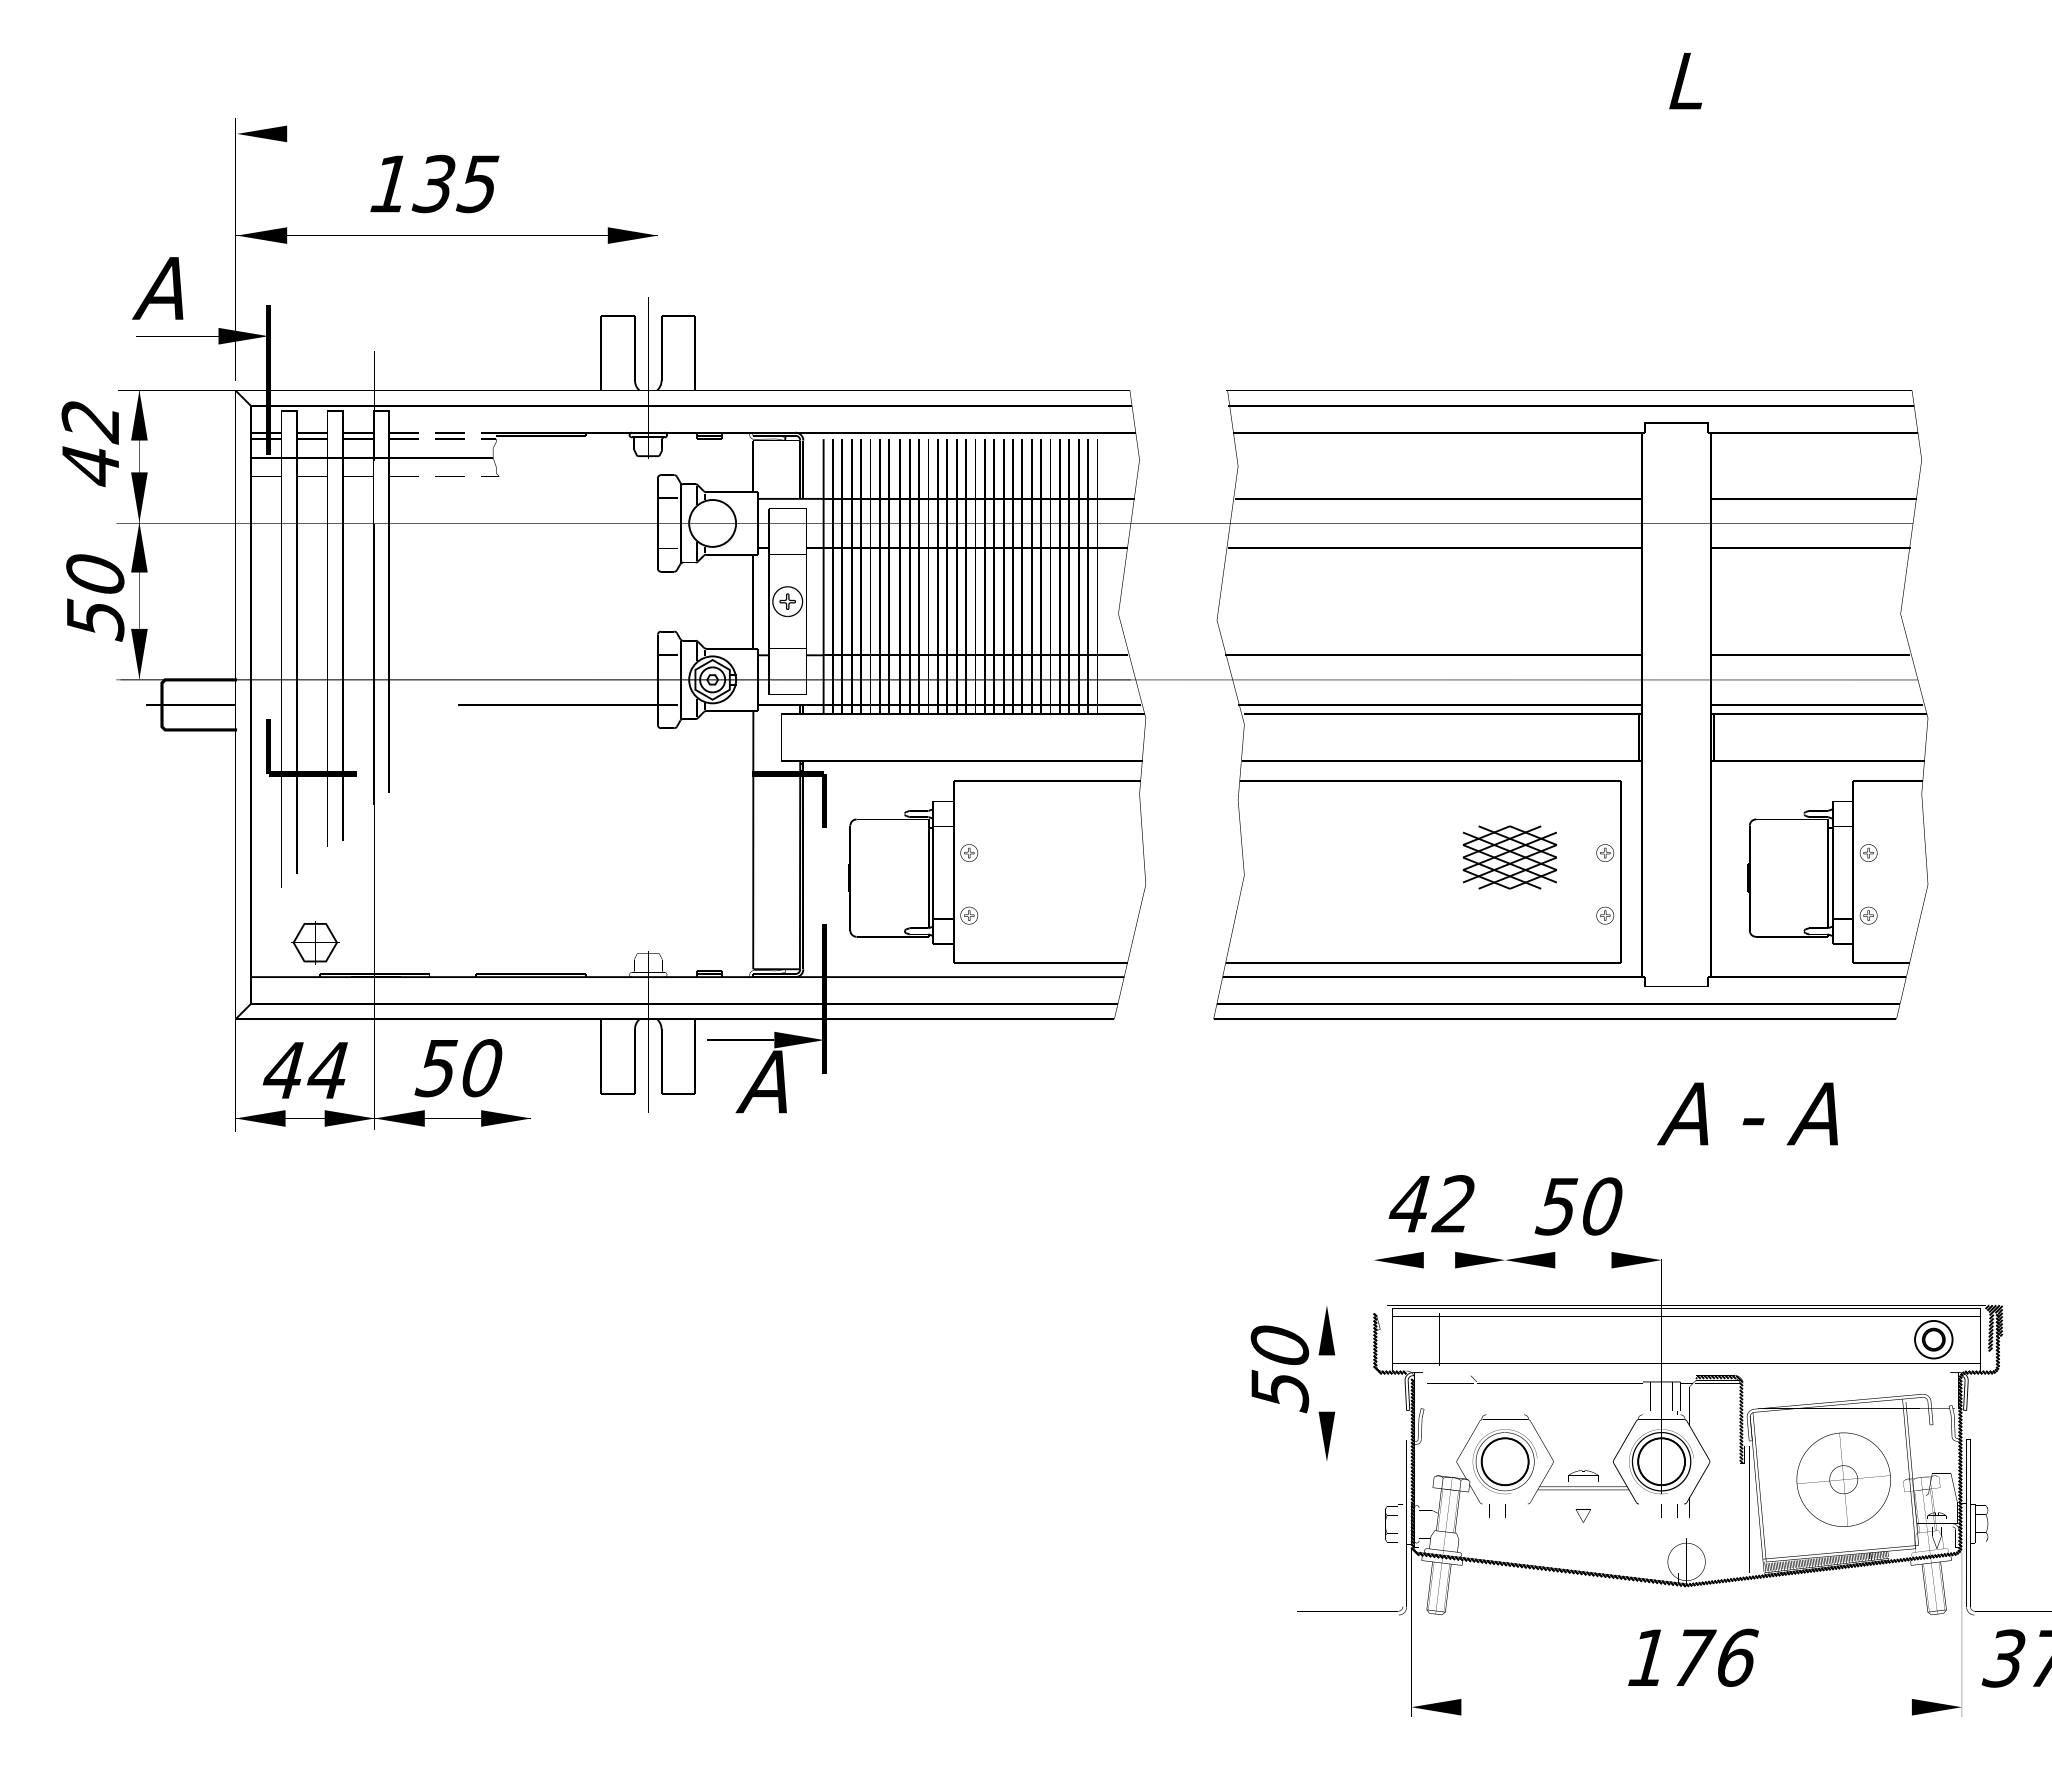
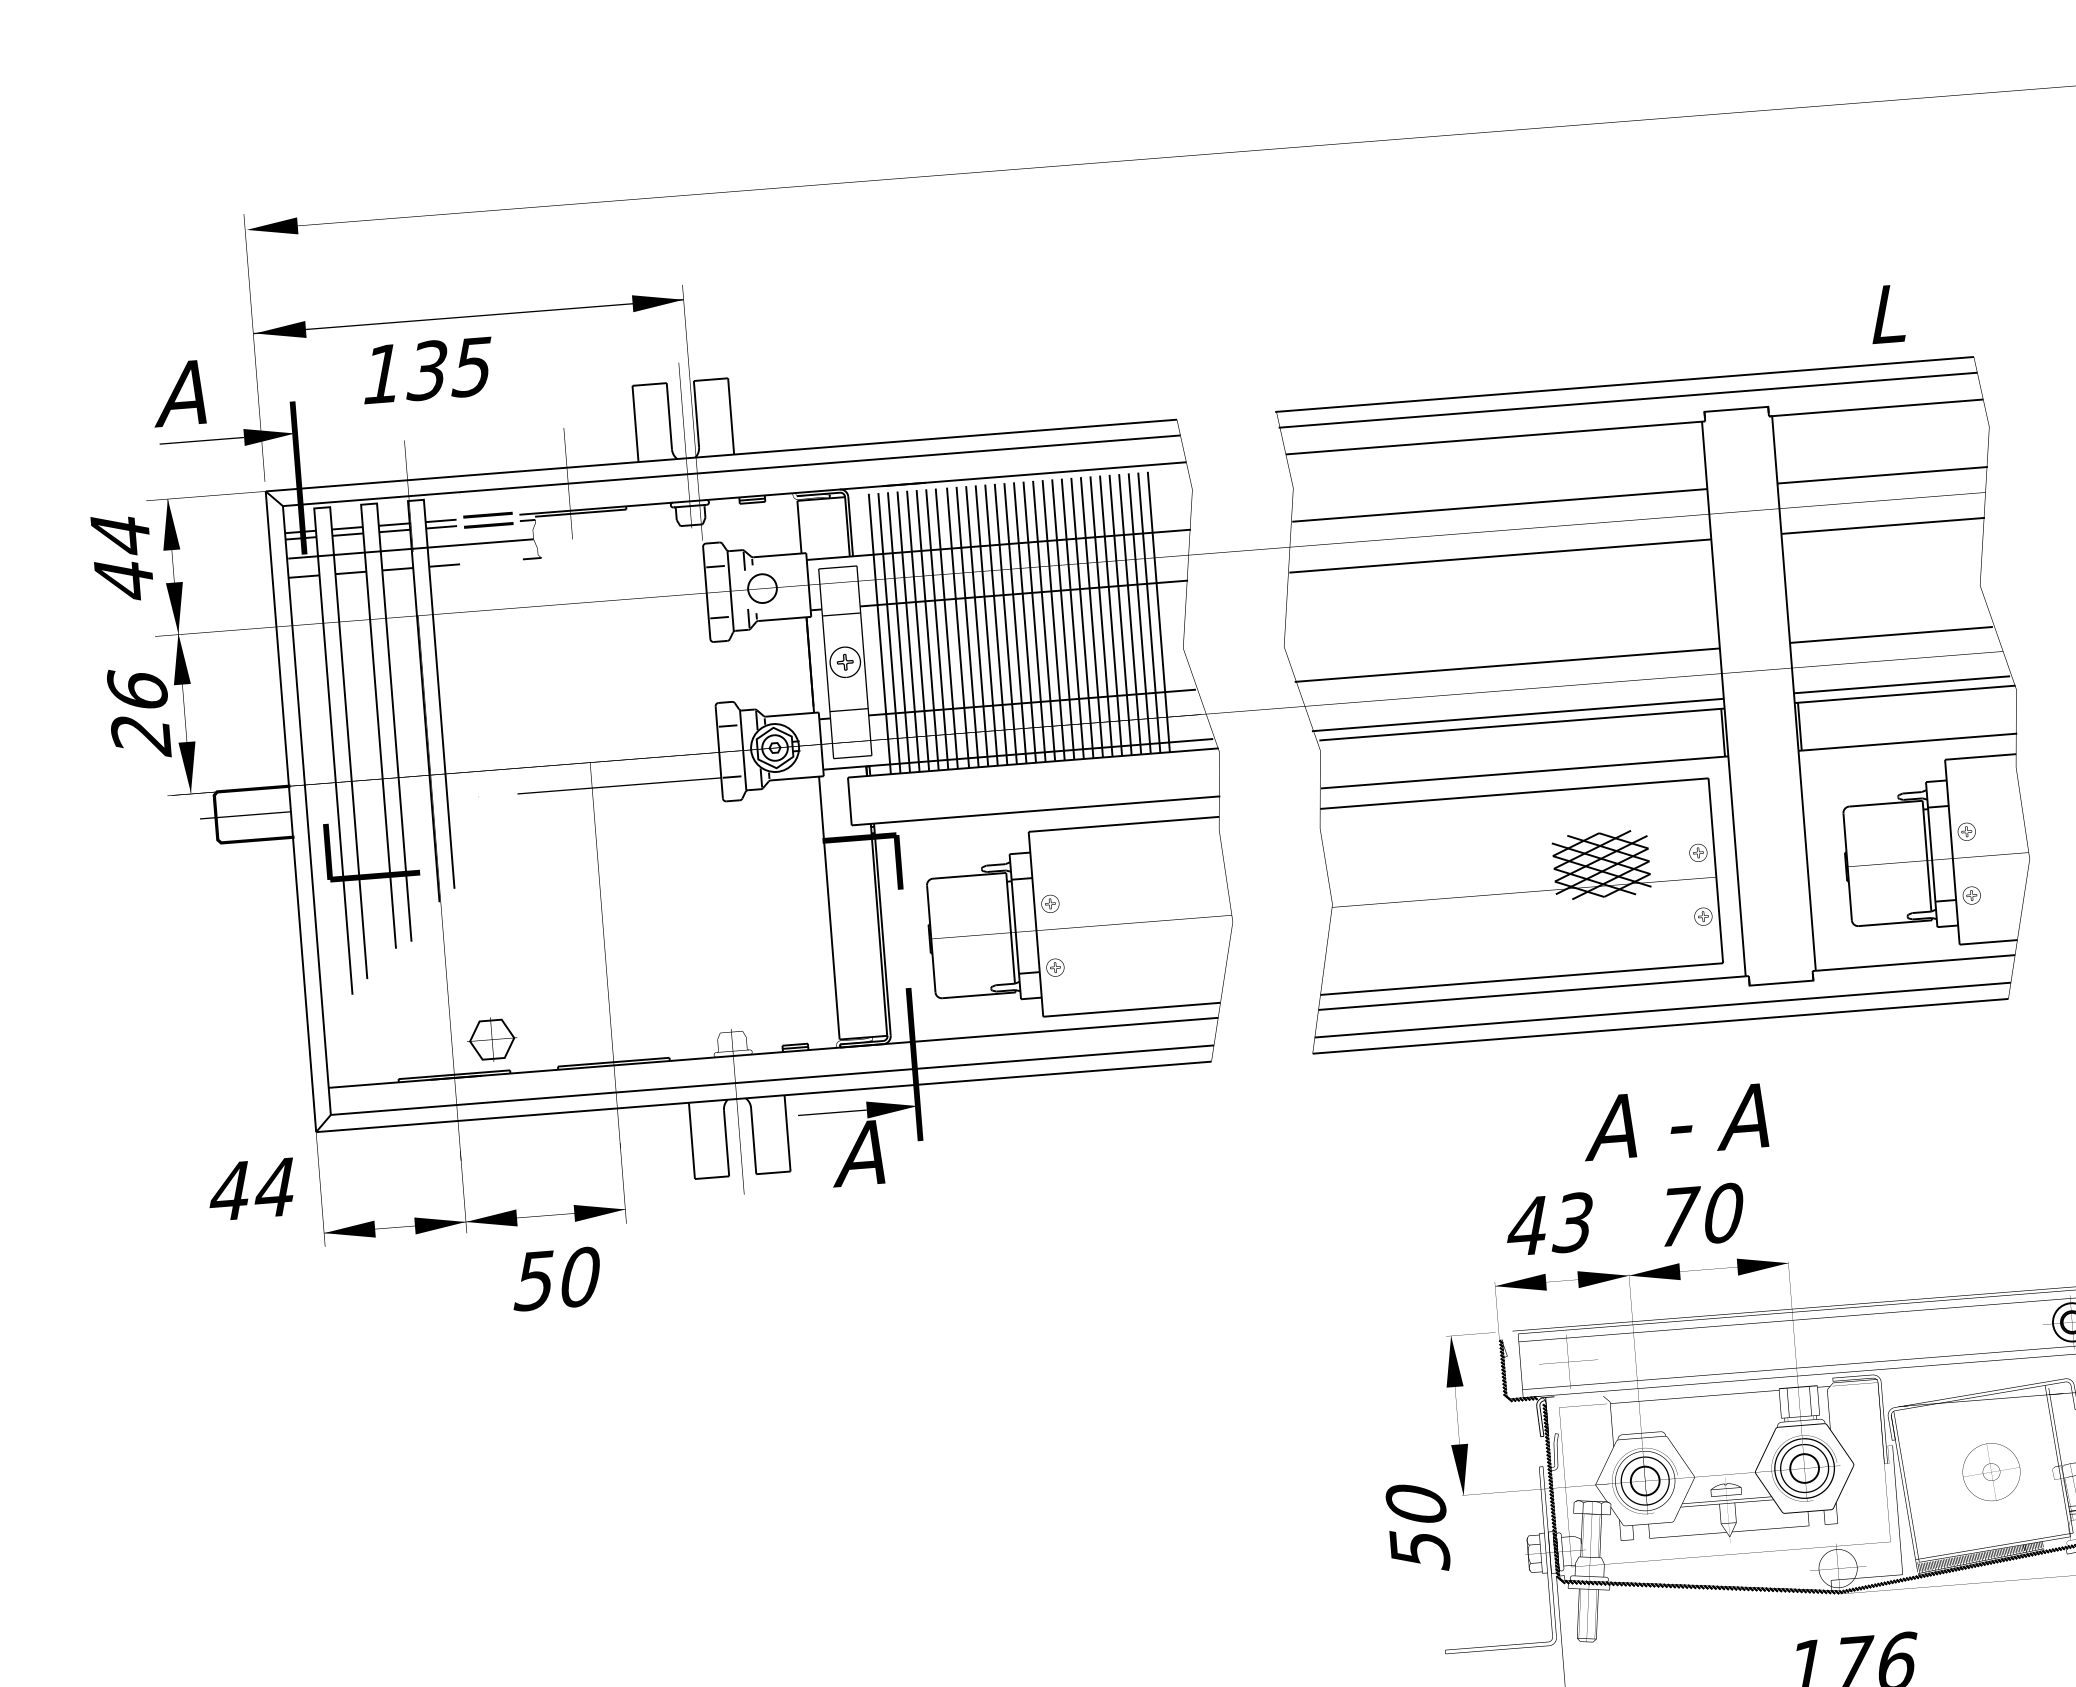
text: (1685, 81) -> (1886, 314), moved
text: (434, 183) -> (427, 370), moved
text: (89, 422) -> (119, 535), 42 -> 44
part: (449, 435) -> (487, 520), size x1.6
line: (449, 476) -> (490, 561), removed
circle: (712, 522) -> (762, 587), size x0.6
text: (95, 597) -> (139, 713), 50 -> 26
part: (315, 942) -> (492, 1039), moved
text: (458, 1068) -> (556, 1279), moved
text: (304, 1070) -> (250, 1189), moved
text: (1747, 1113) -> (1674, 1121), moved
text: (1453, 1204) -> (1571, 1223), 42 -> 43
text: (1558, 1206) -> (1679, 1216), 50 -> 70
text: (1279, 1369) -> (1417, 1528), moved
hatch: (1719, 1419) -> (1860, 1420), removed
circle: (1504, 1461) -> (1644, 1480), size x0.6
circle: (1661, 1461) -> (1804, 1468), size x0.6
part: (1843, 1479) -> (1991, 1472), size x0.6

